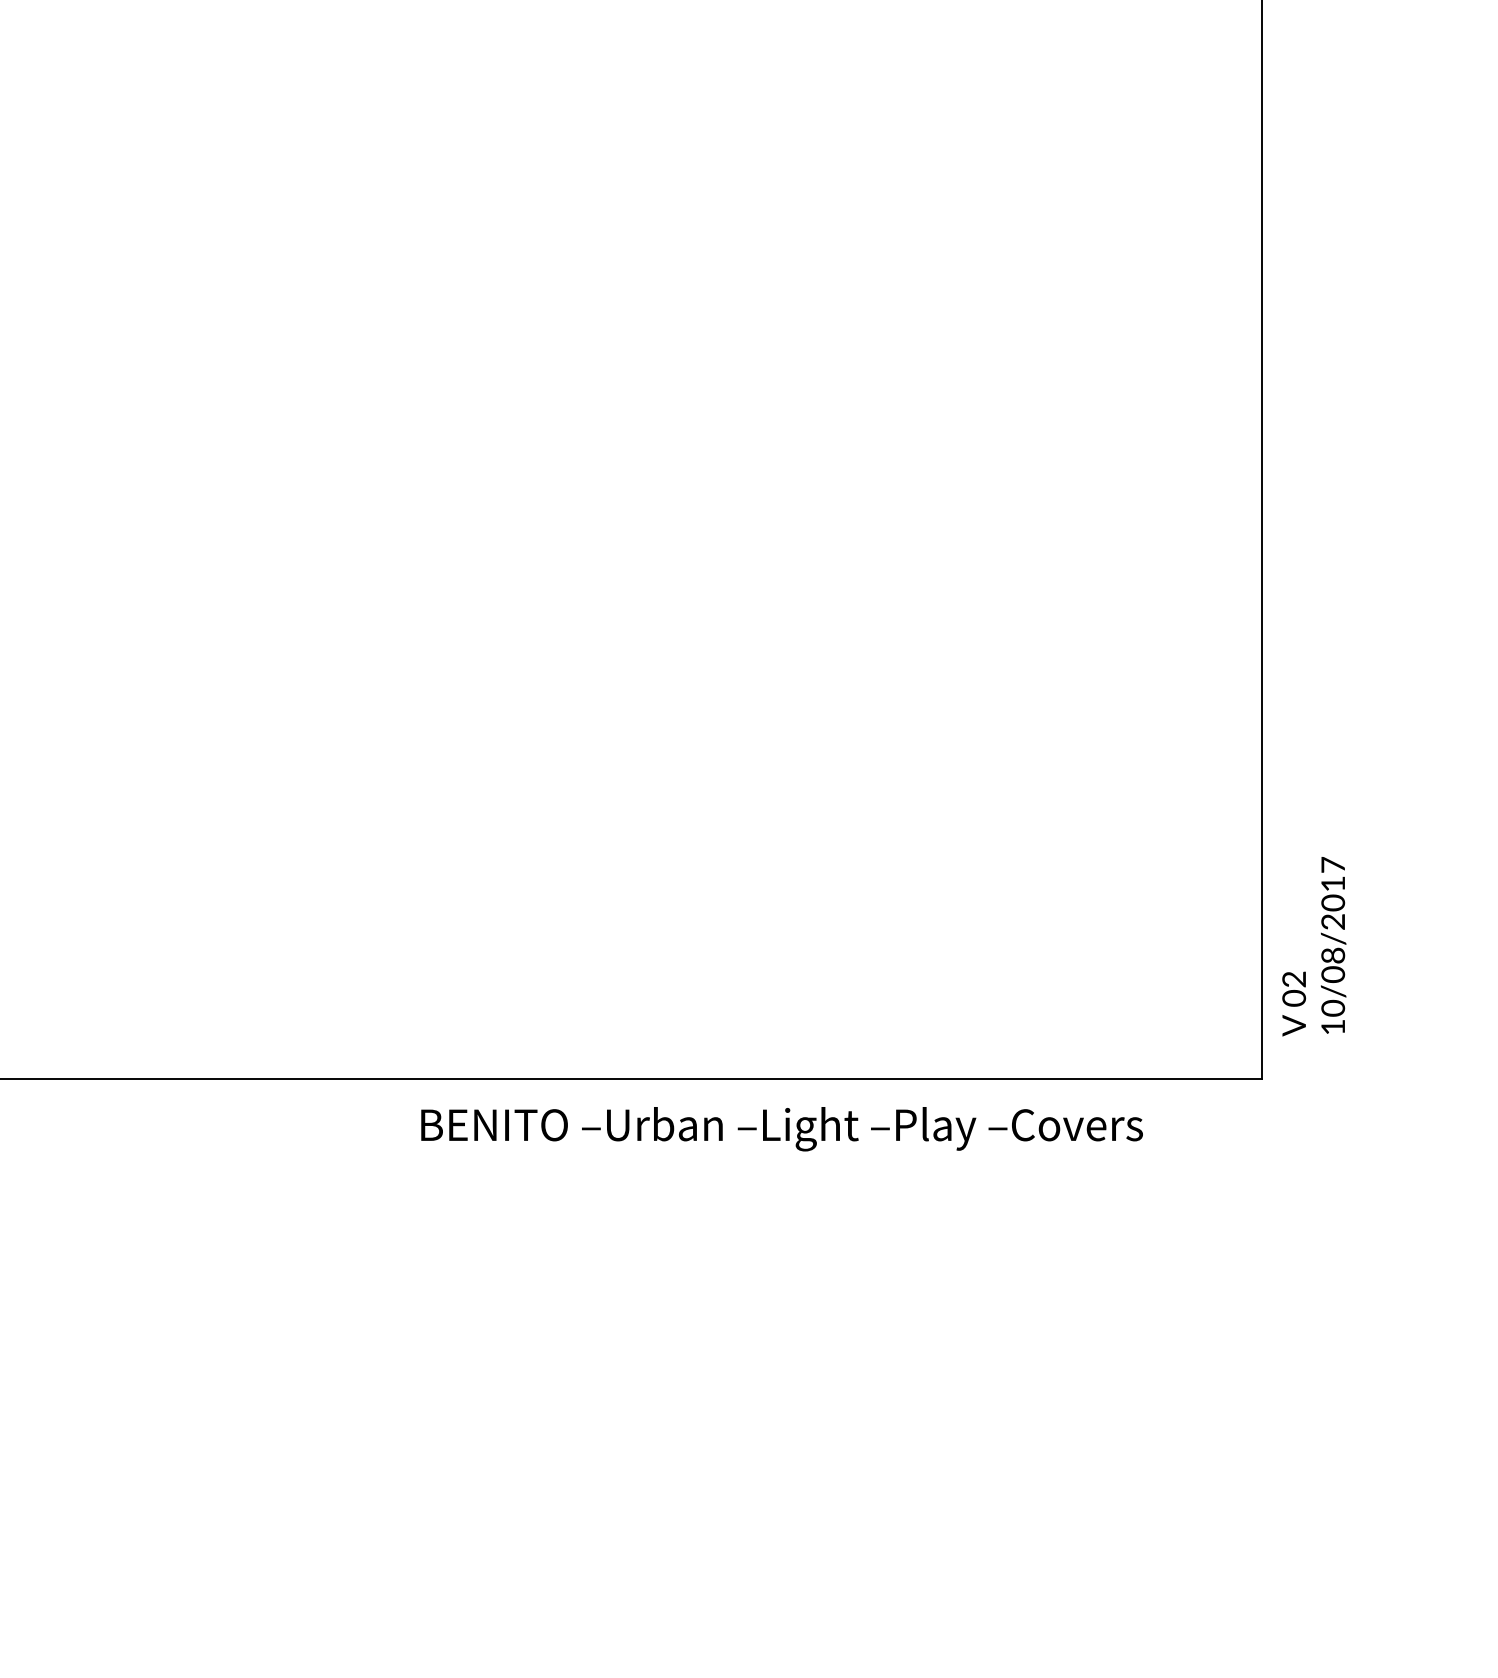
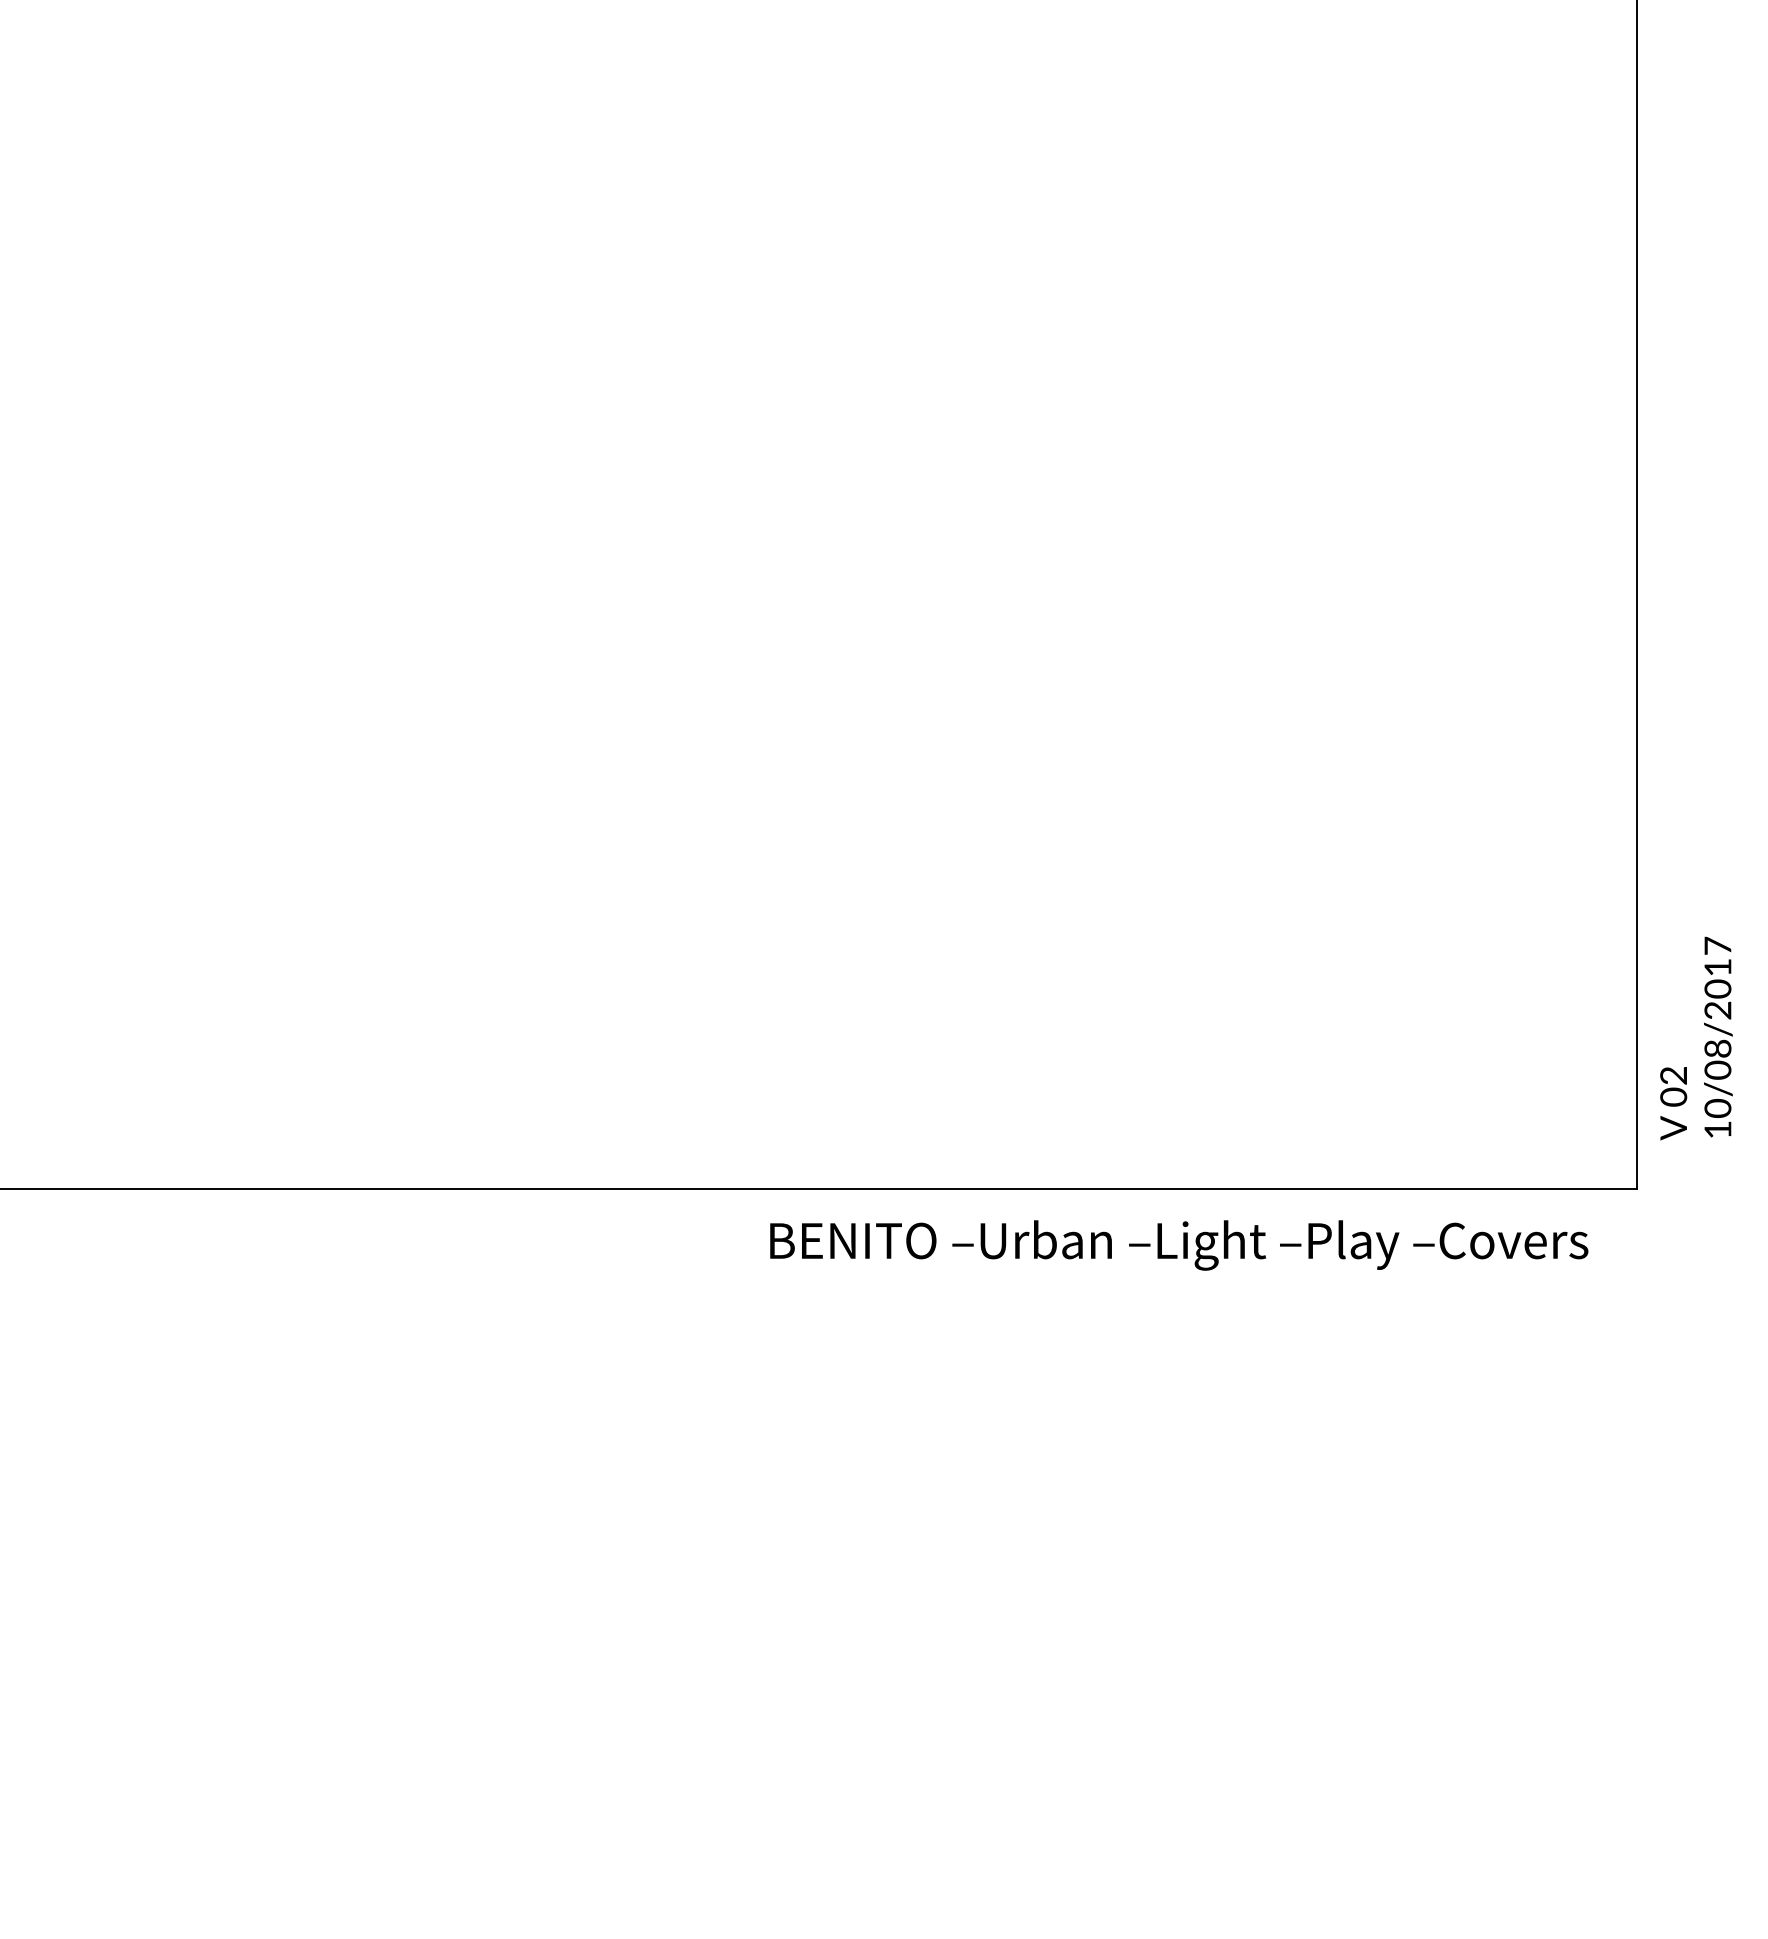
text: (782, 1129) -> (1179, 1245), moved

